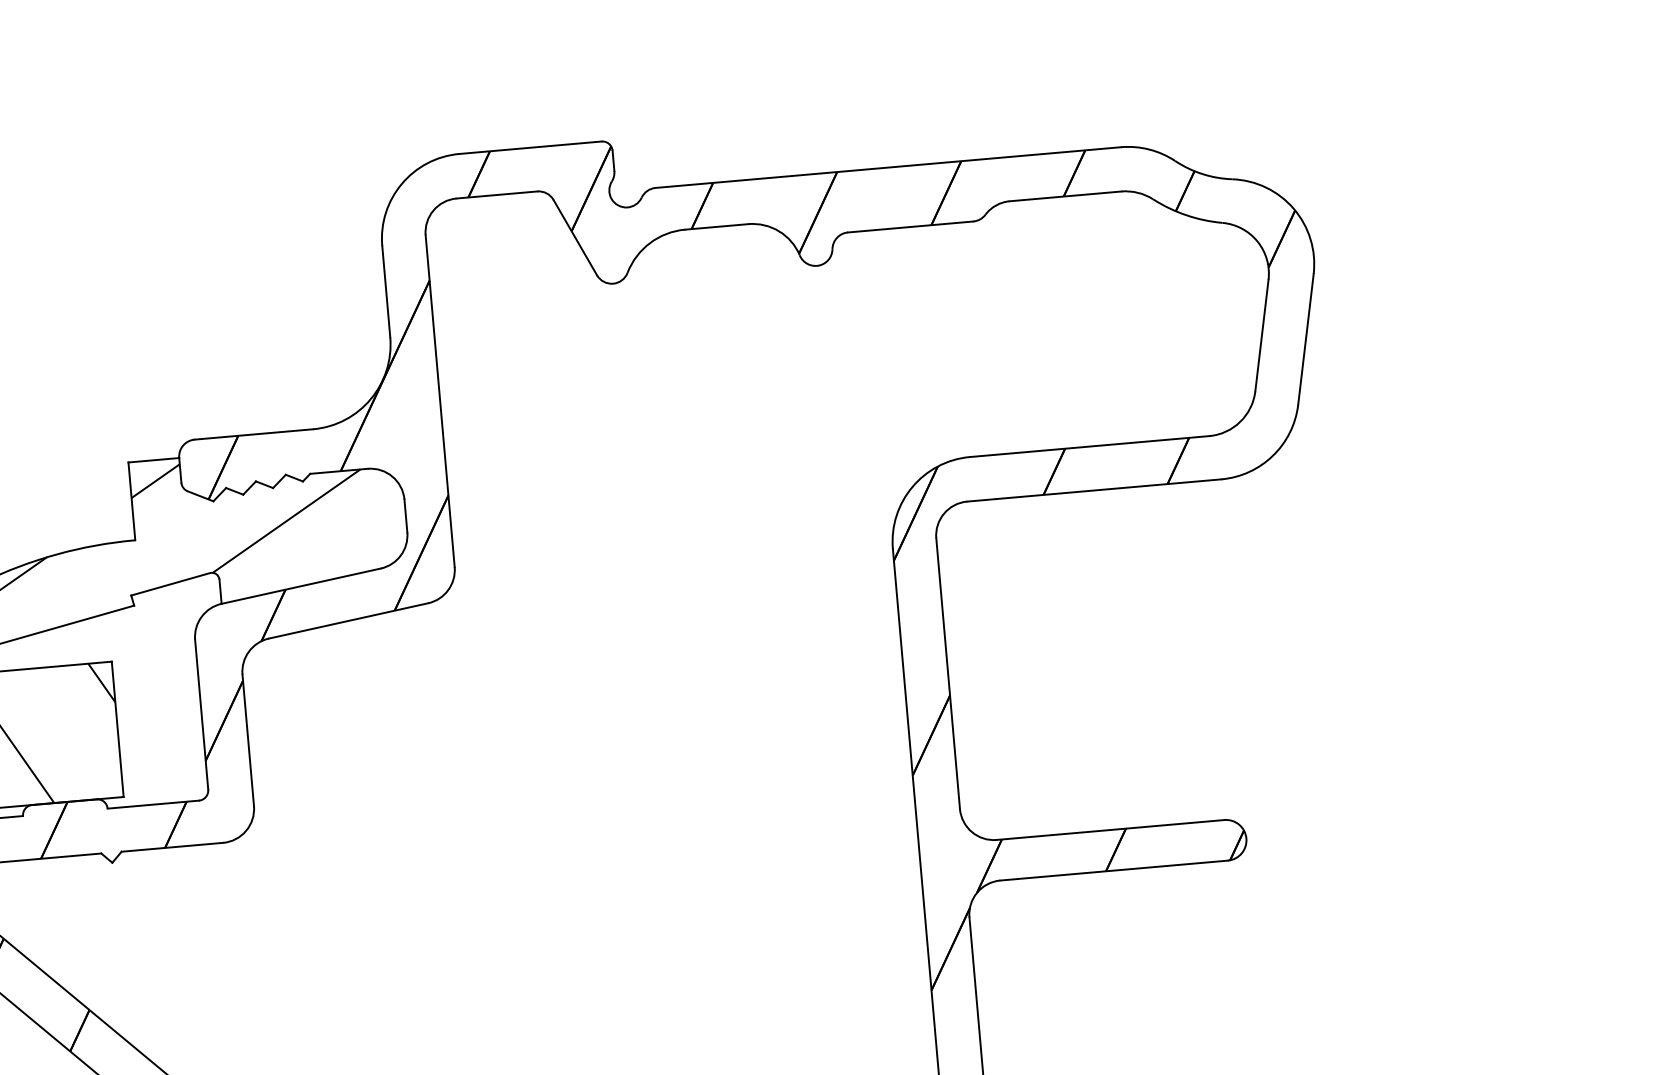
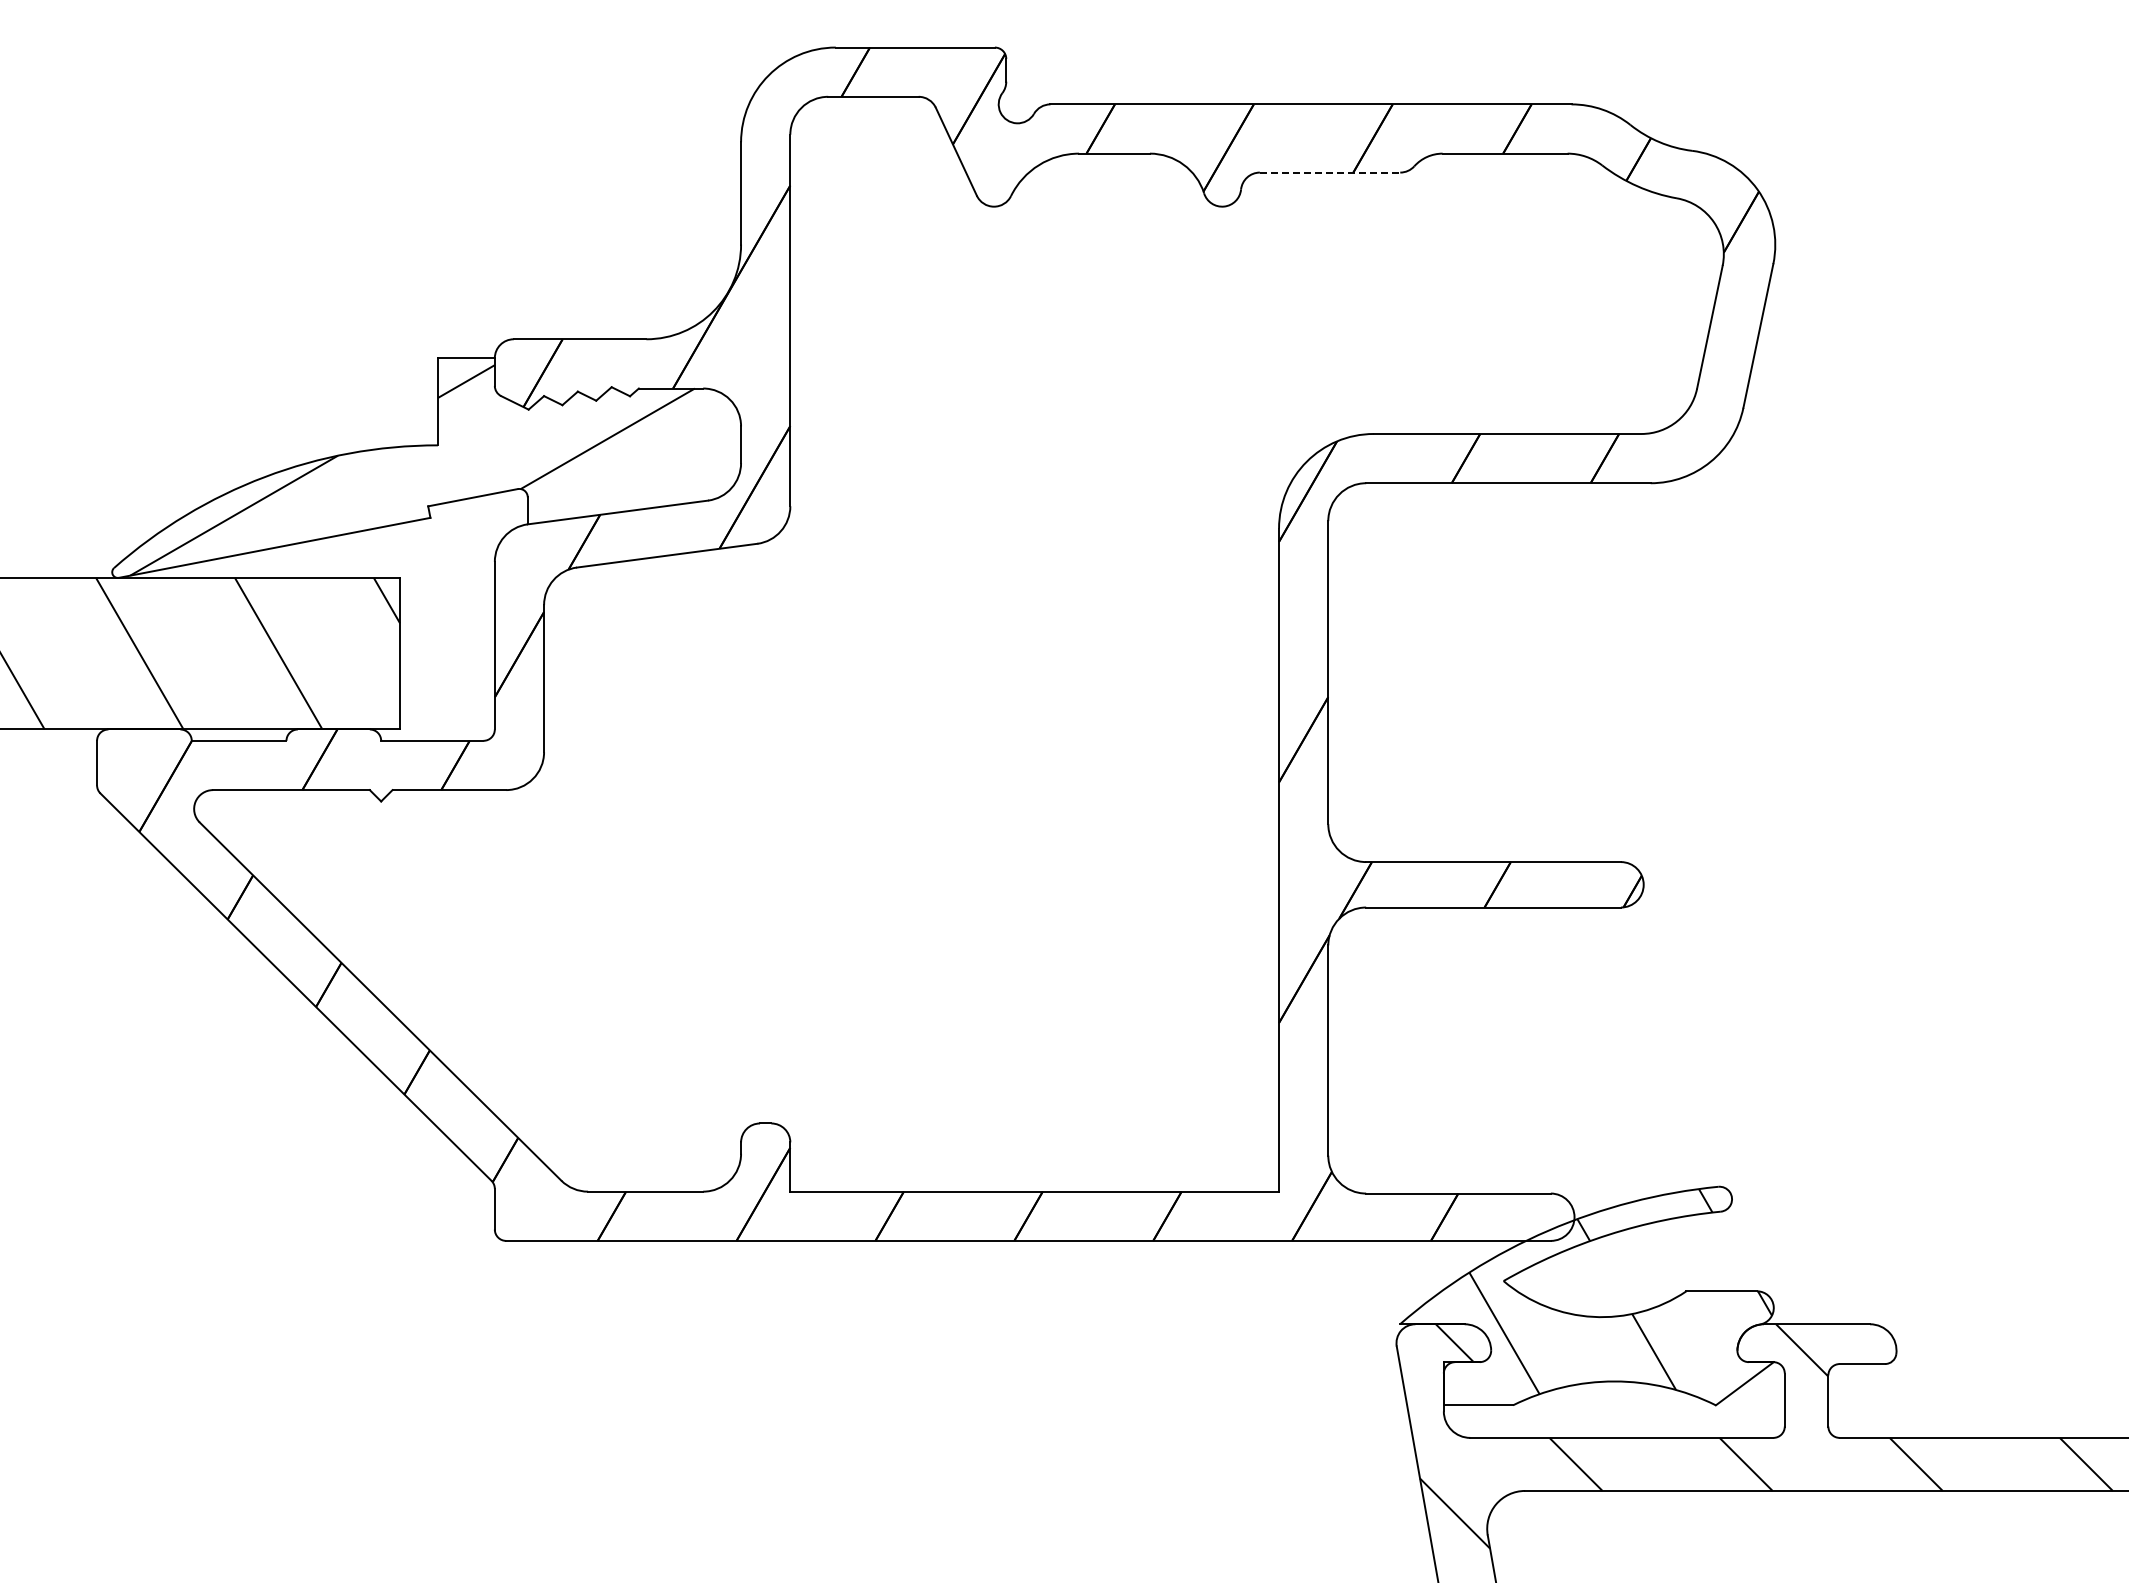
line: (911, 226) -> (1330, 172), solid -> dashed

